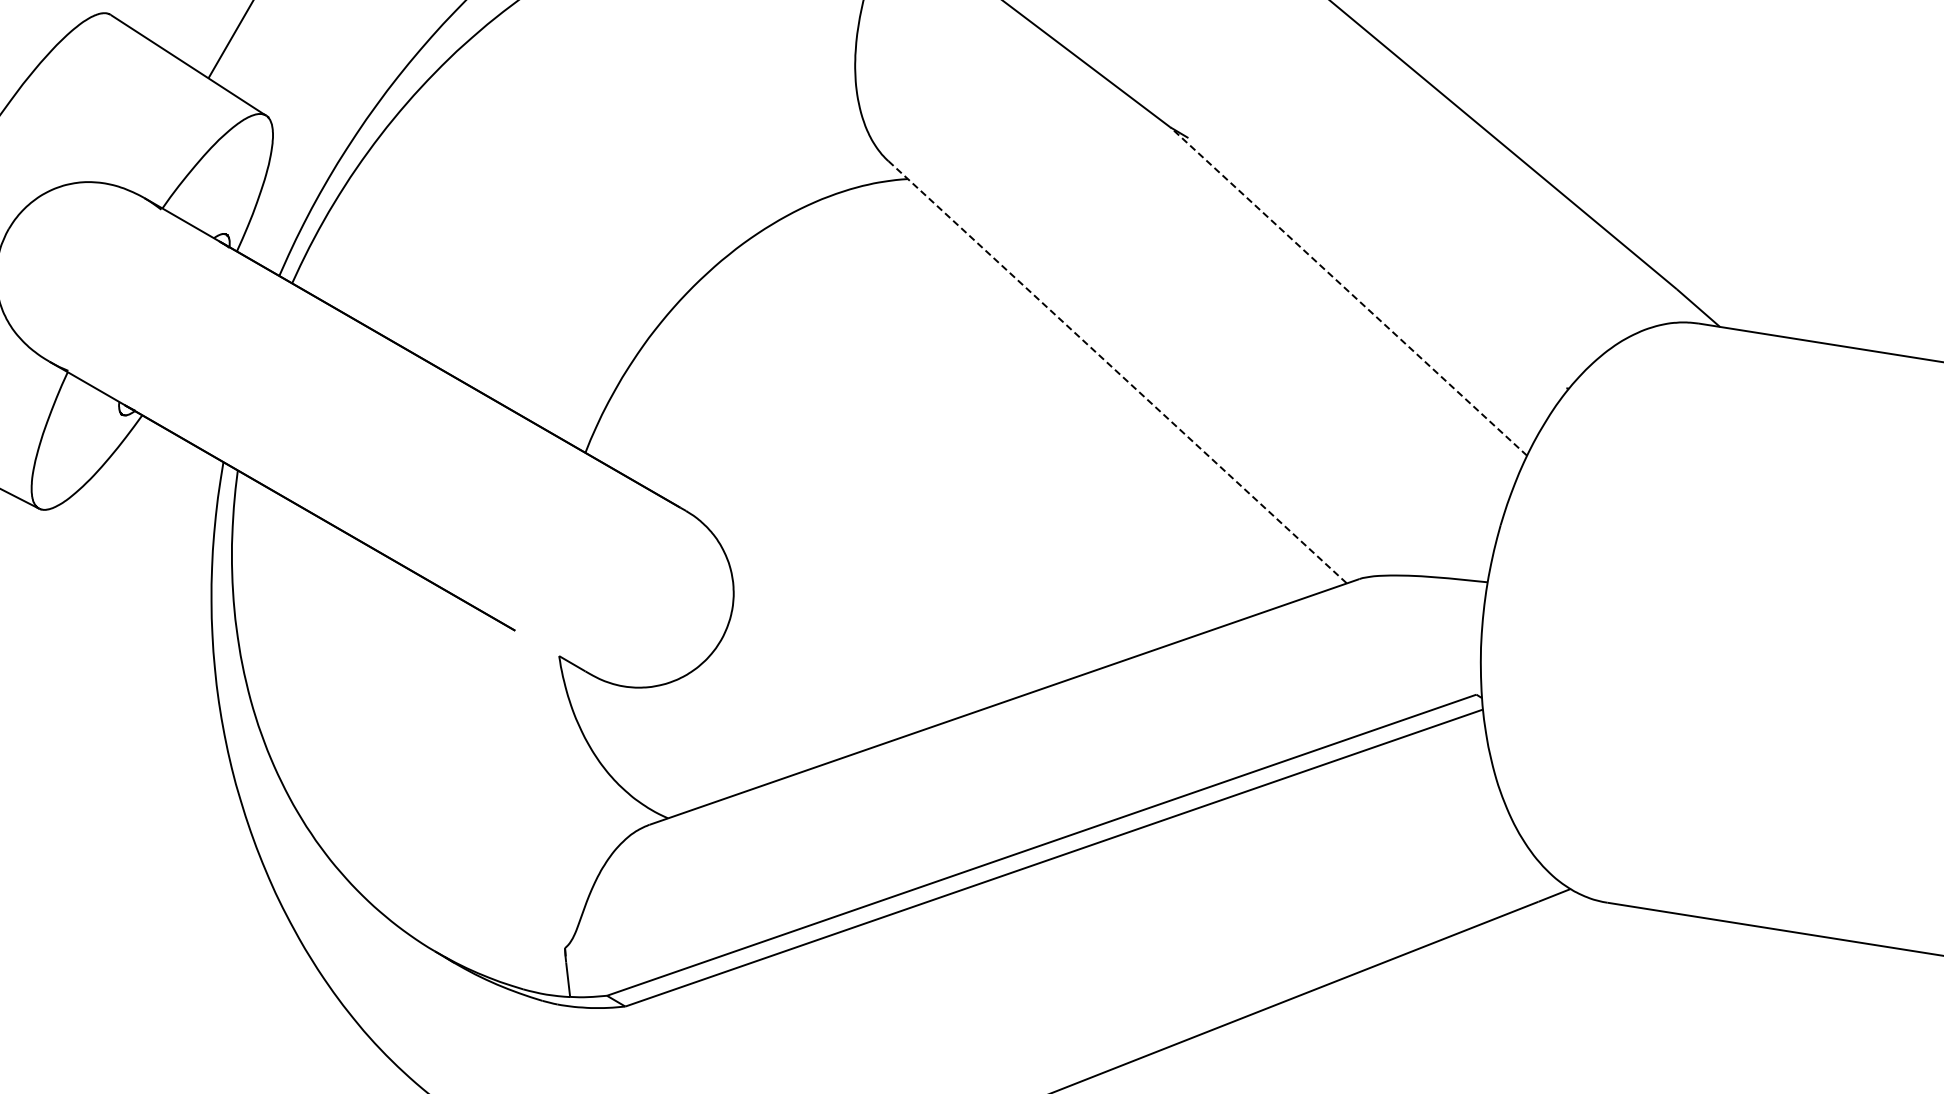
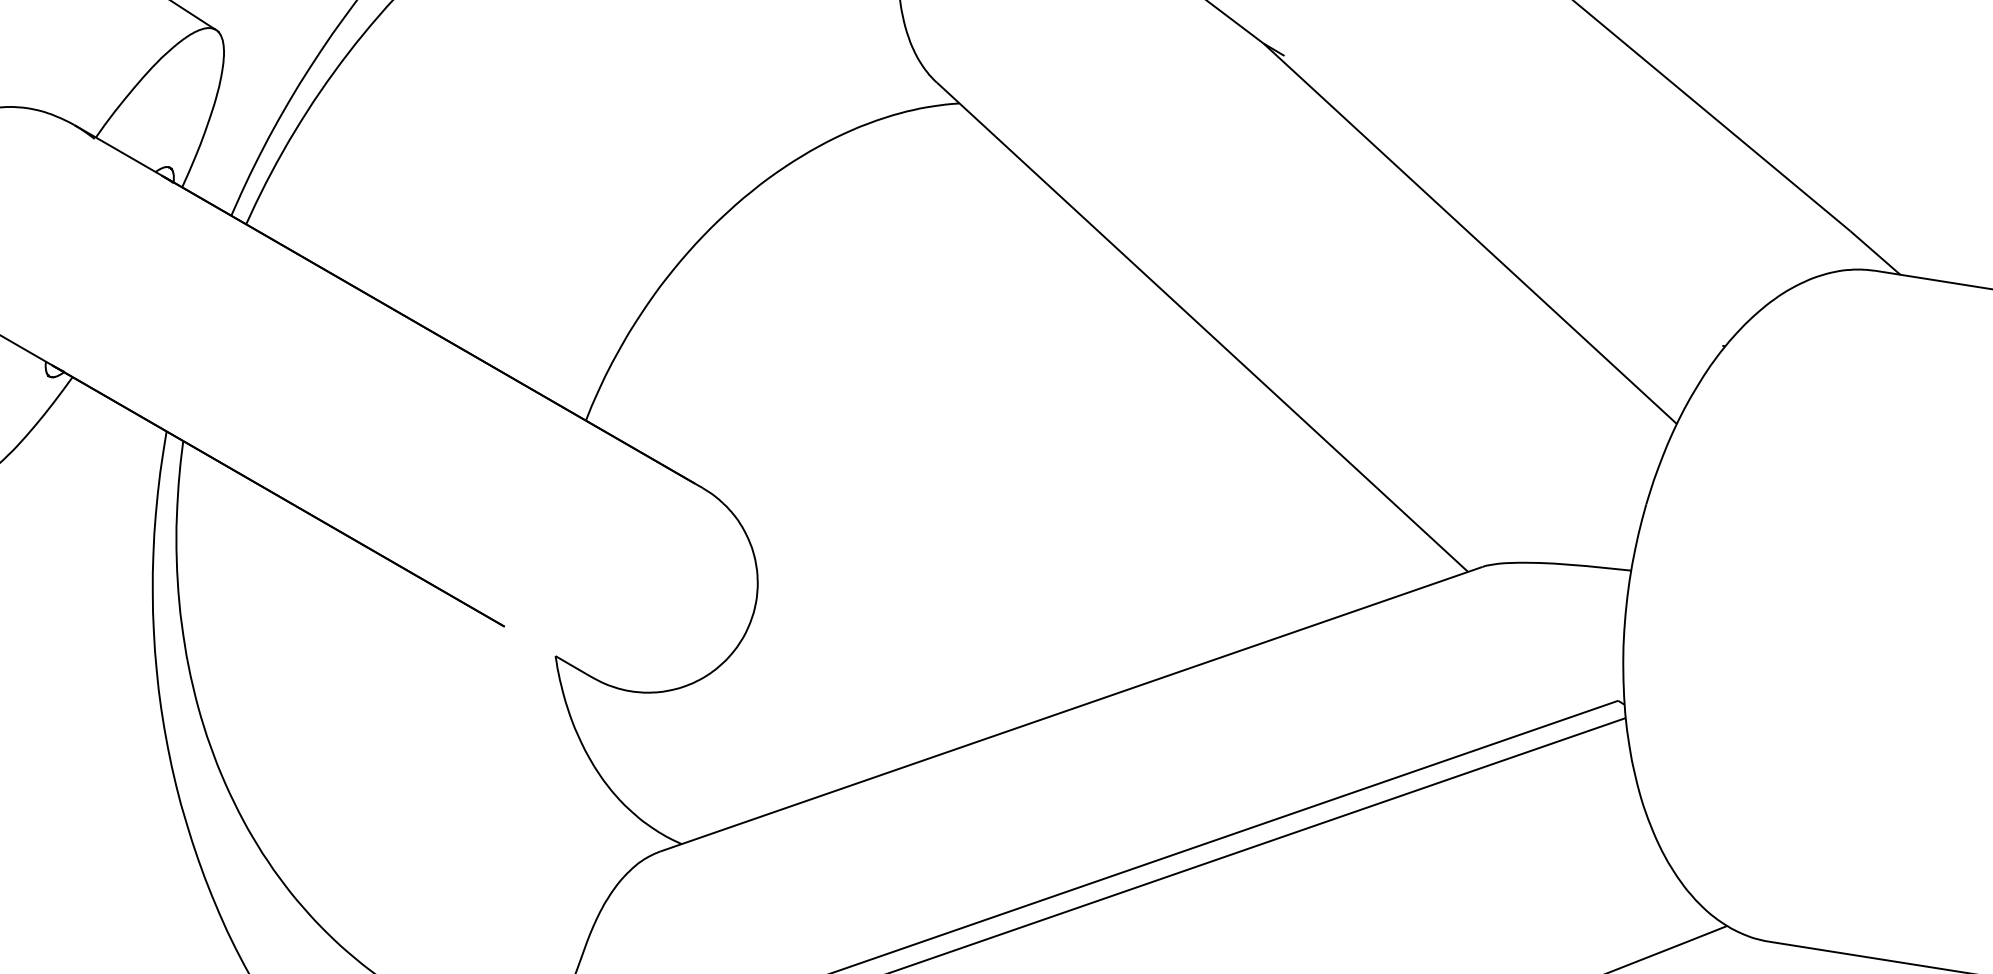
line: (1348, 291) -> (1469, 233), dashed -> solid
line: (1117, 372) -> (1202, 327), dashed -> solid

